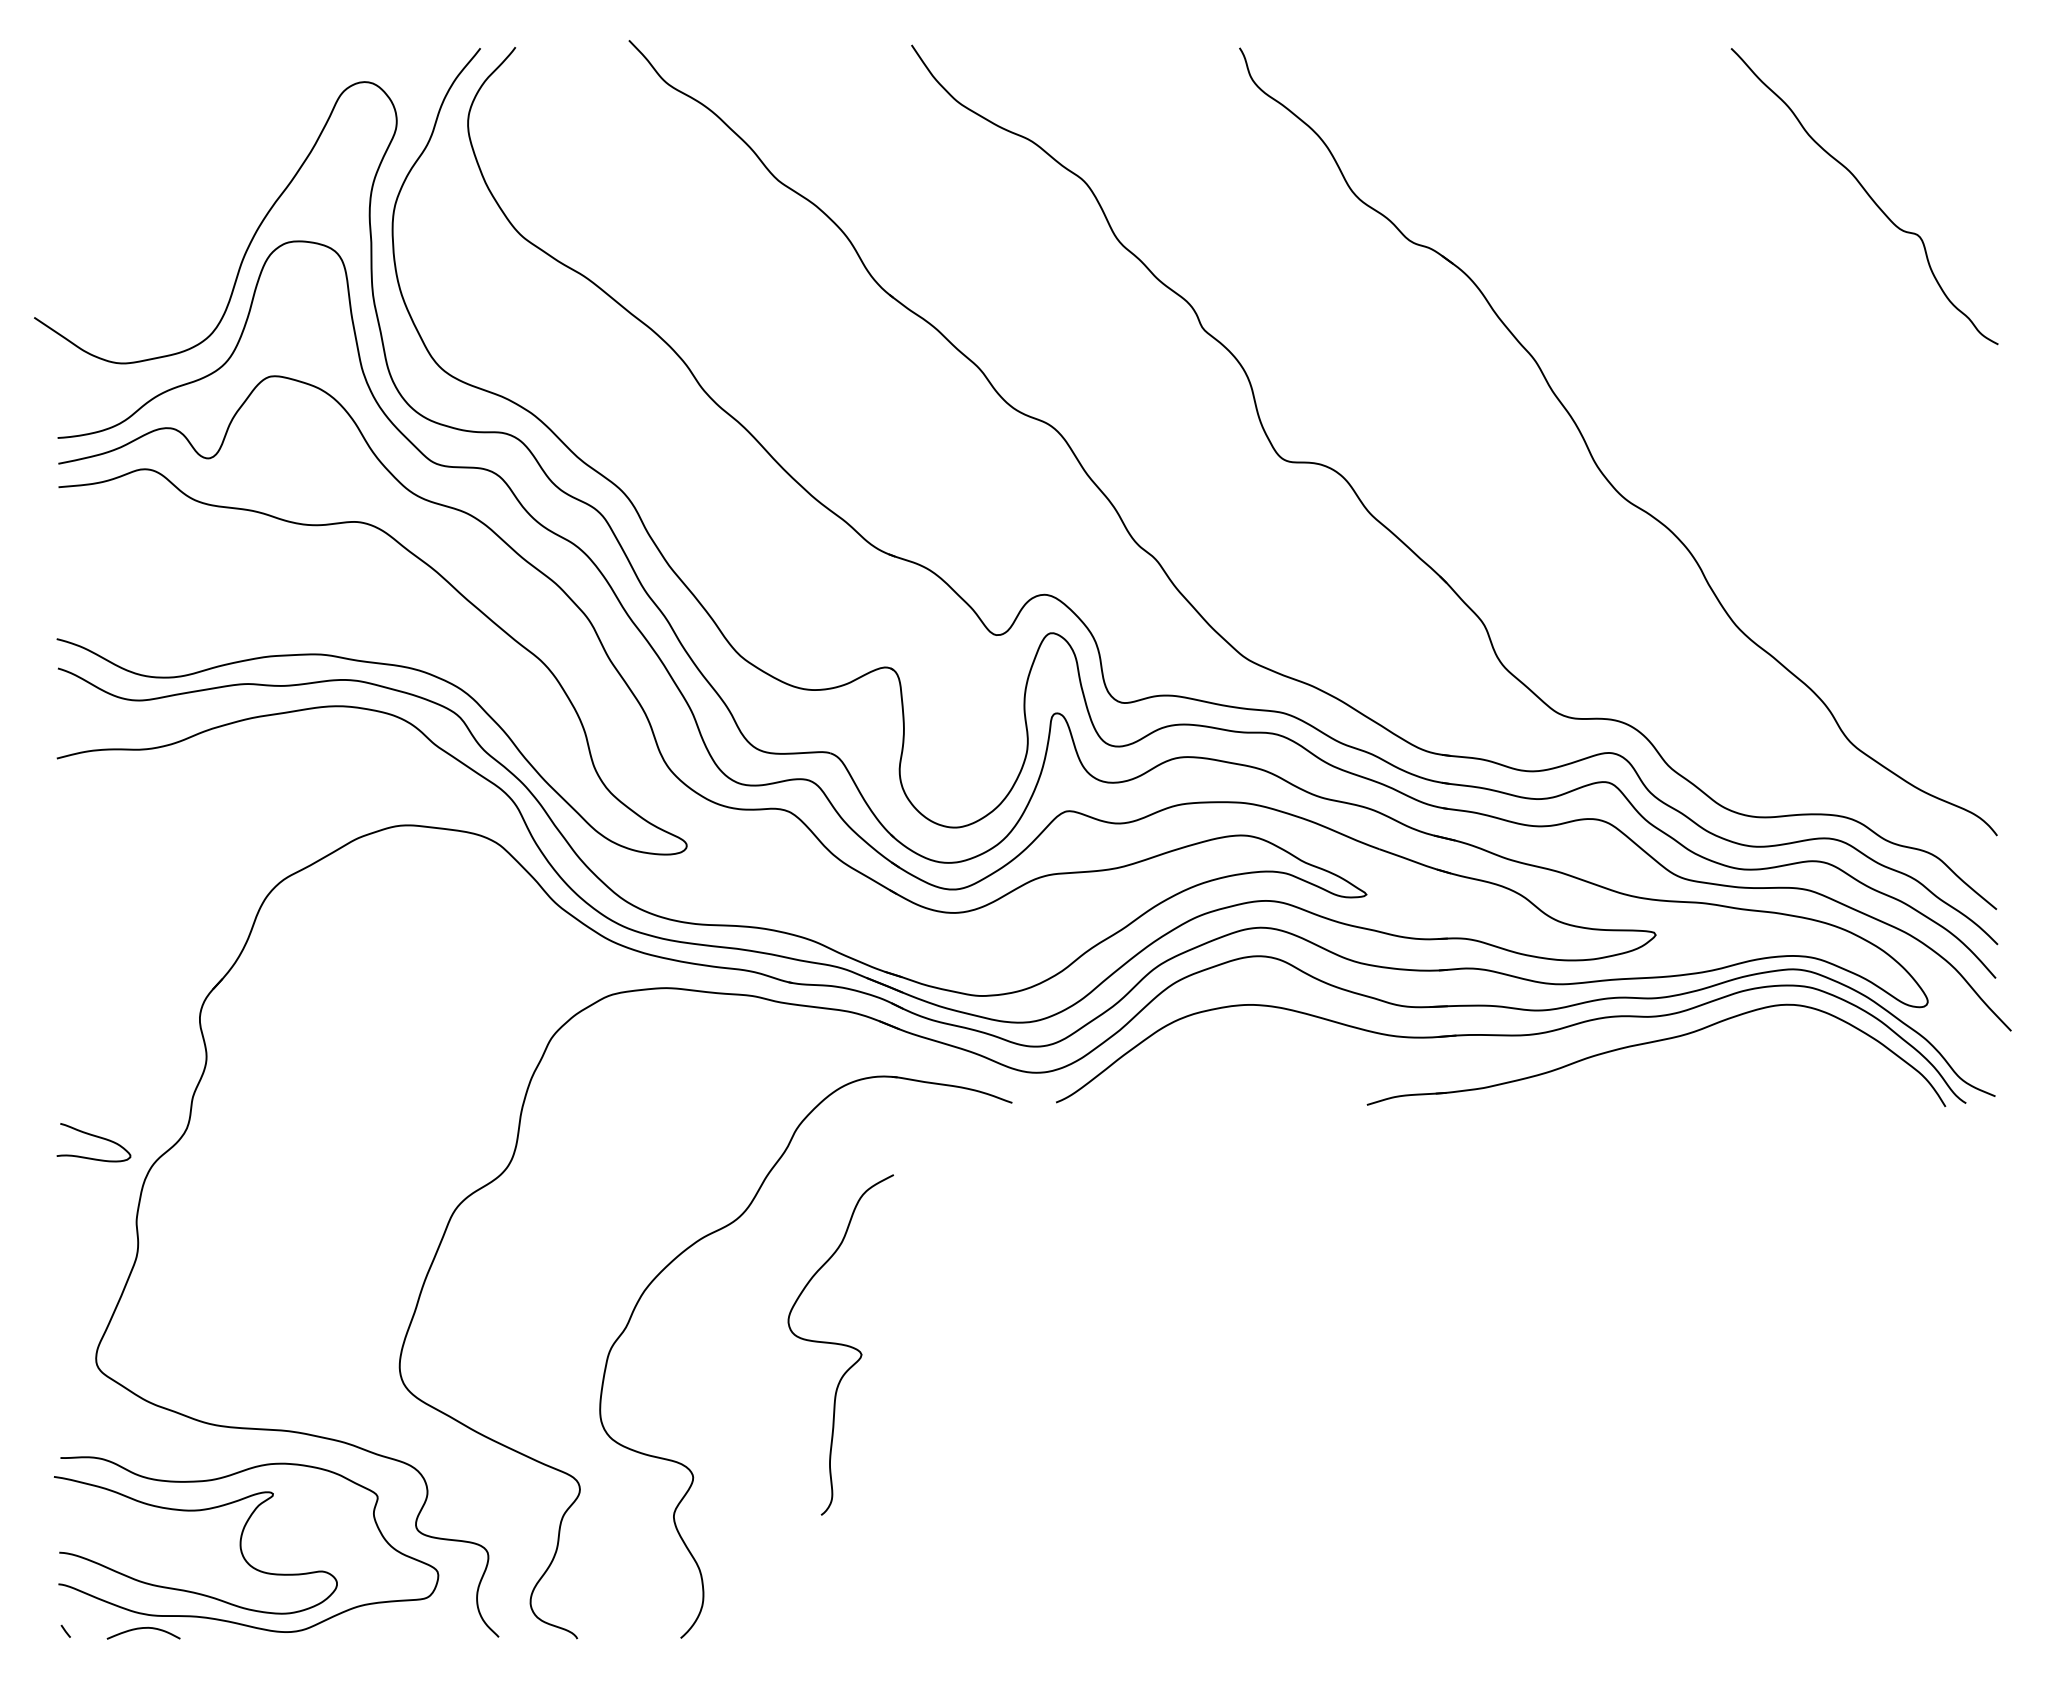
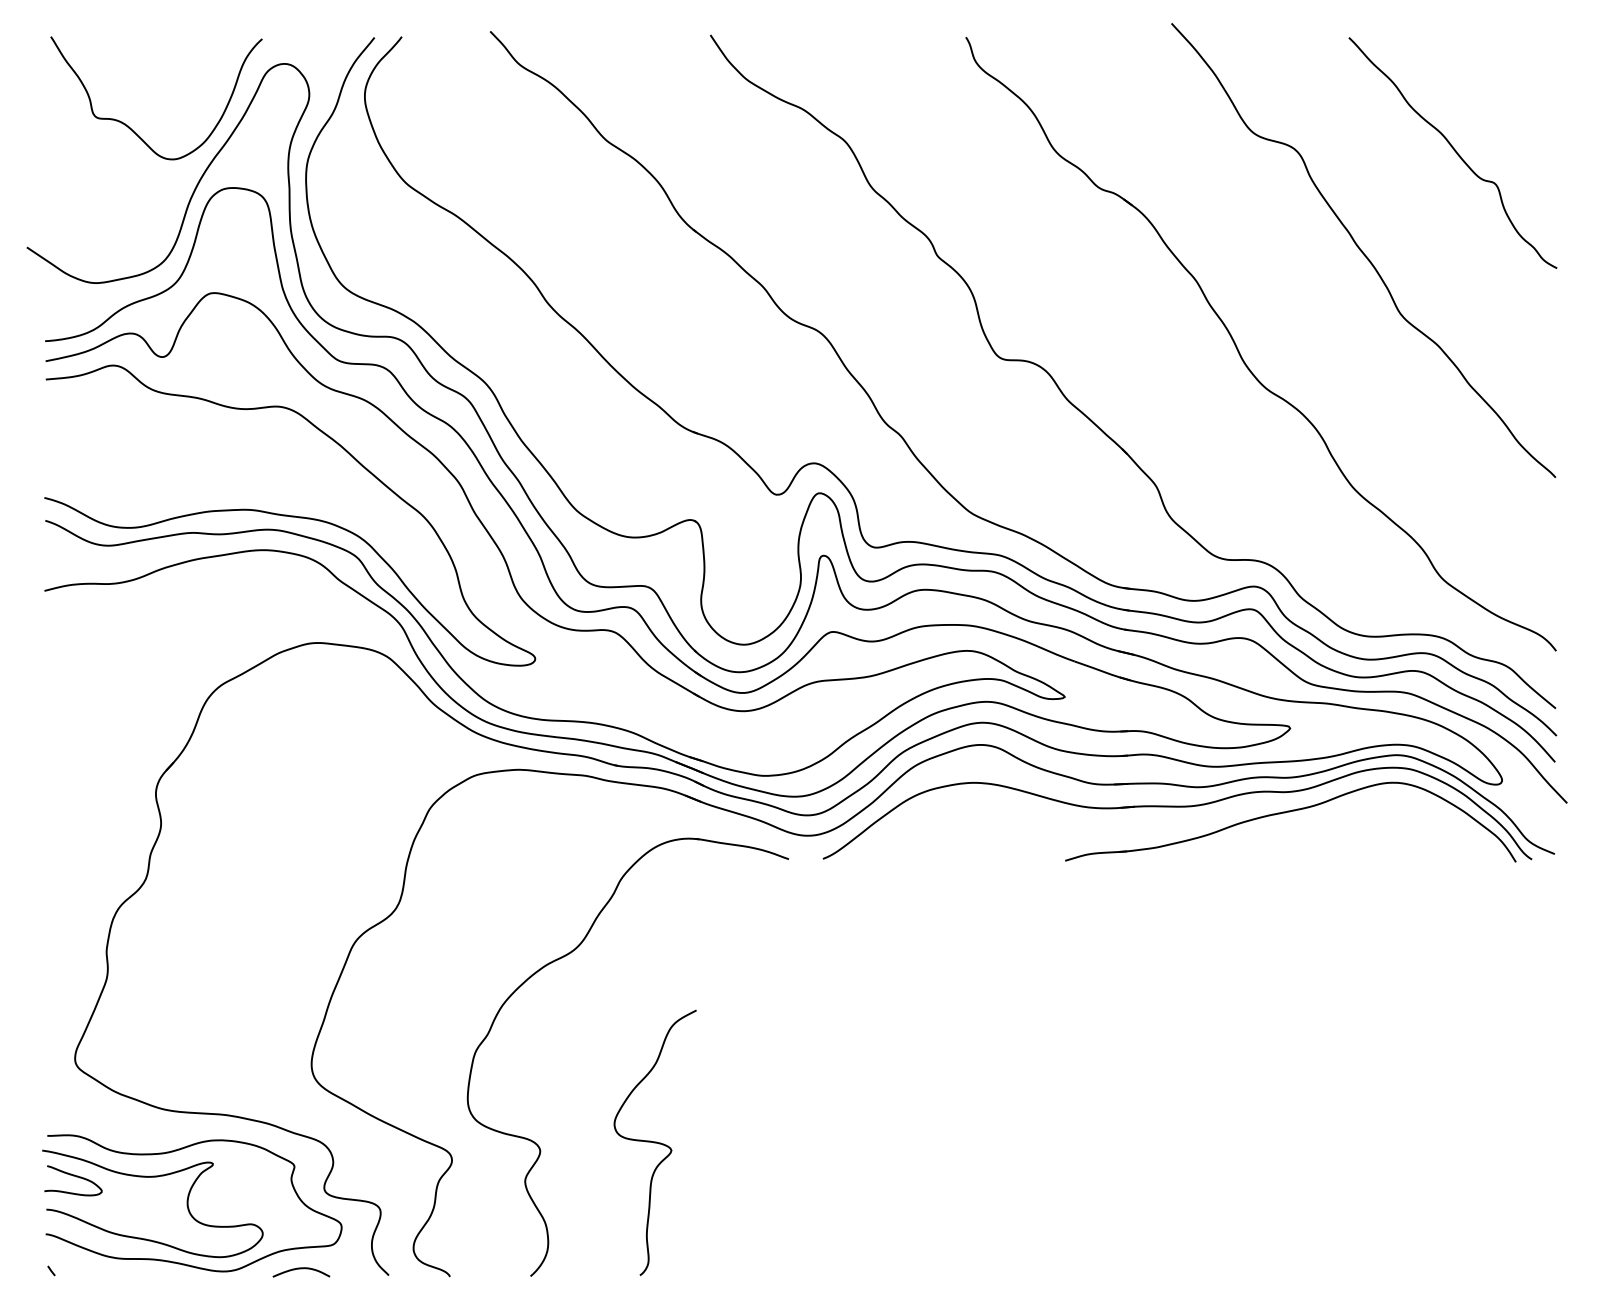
curve: (170, 166) -> (133, 129), added
curve: (1748, 322) -> (1362, 251), added
curve: (95, 1137) -> (74, 1176), moved
curve: (840, 1344) -> (655, 1142), moved
curve: (141, 1629) -> (299, 1269), moved

